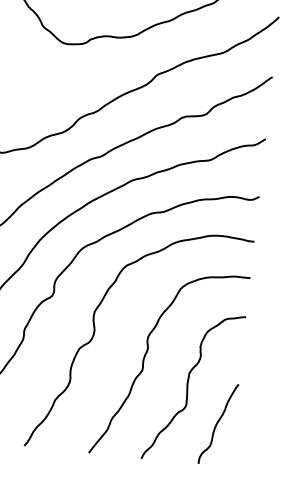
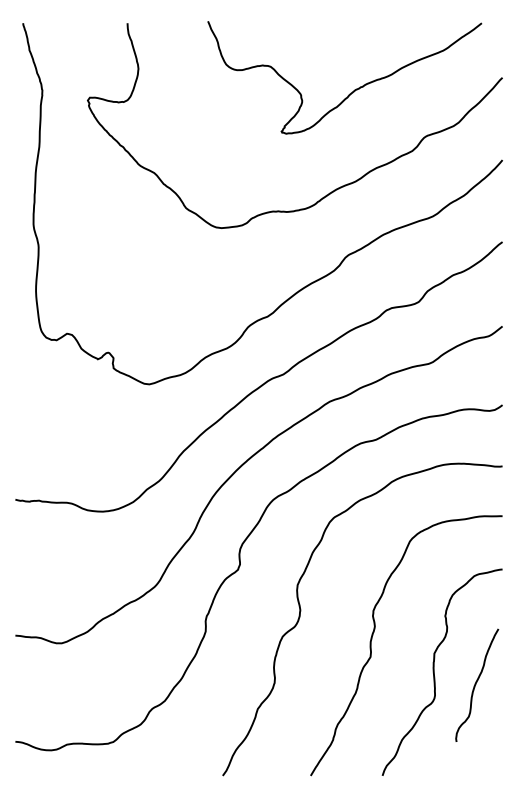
curve: (218, 423) -> (476, 684), moved

